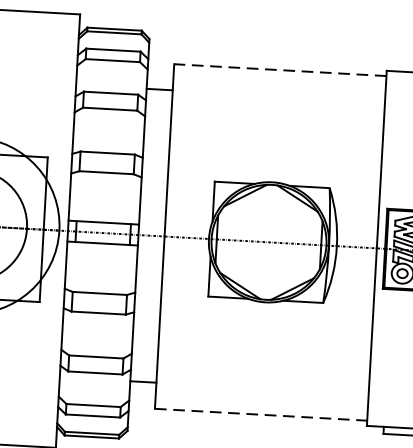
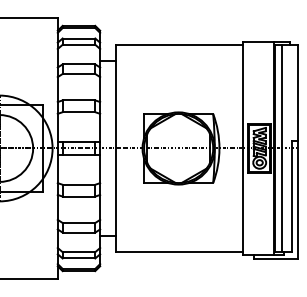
line: (280, 69) -> (179, 44), dashed -> solid
line: (260, 415) -> (179, 252), dashed -> solid

